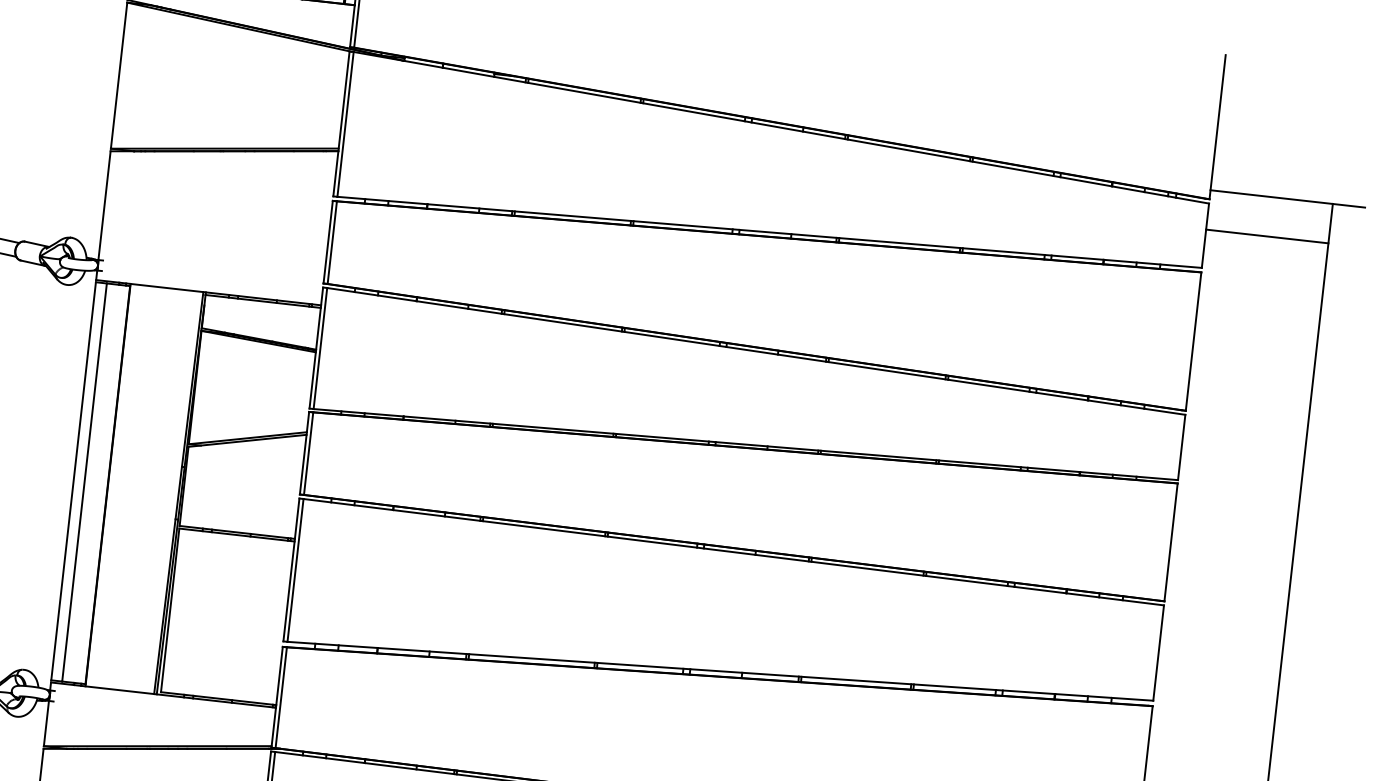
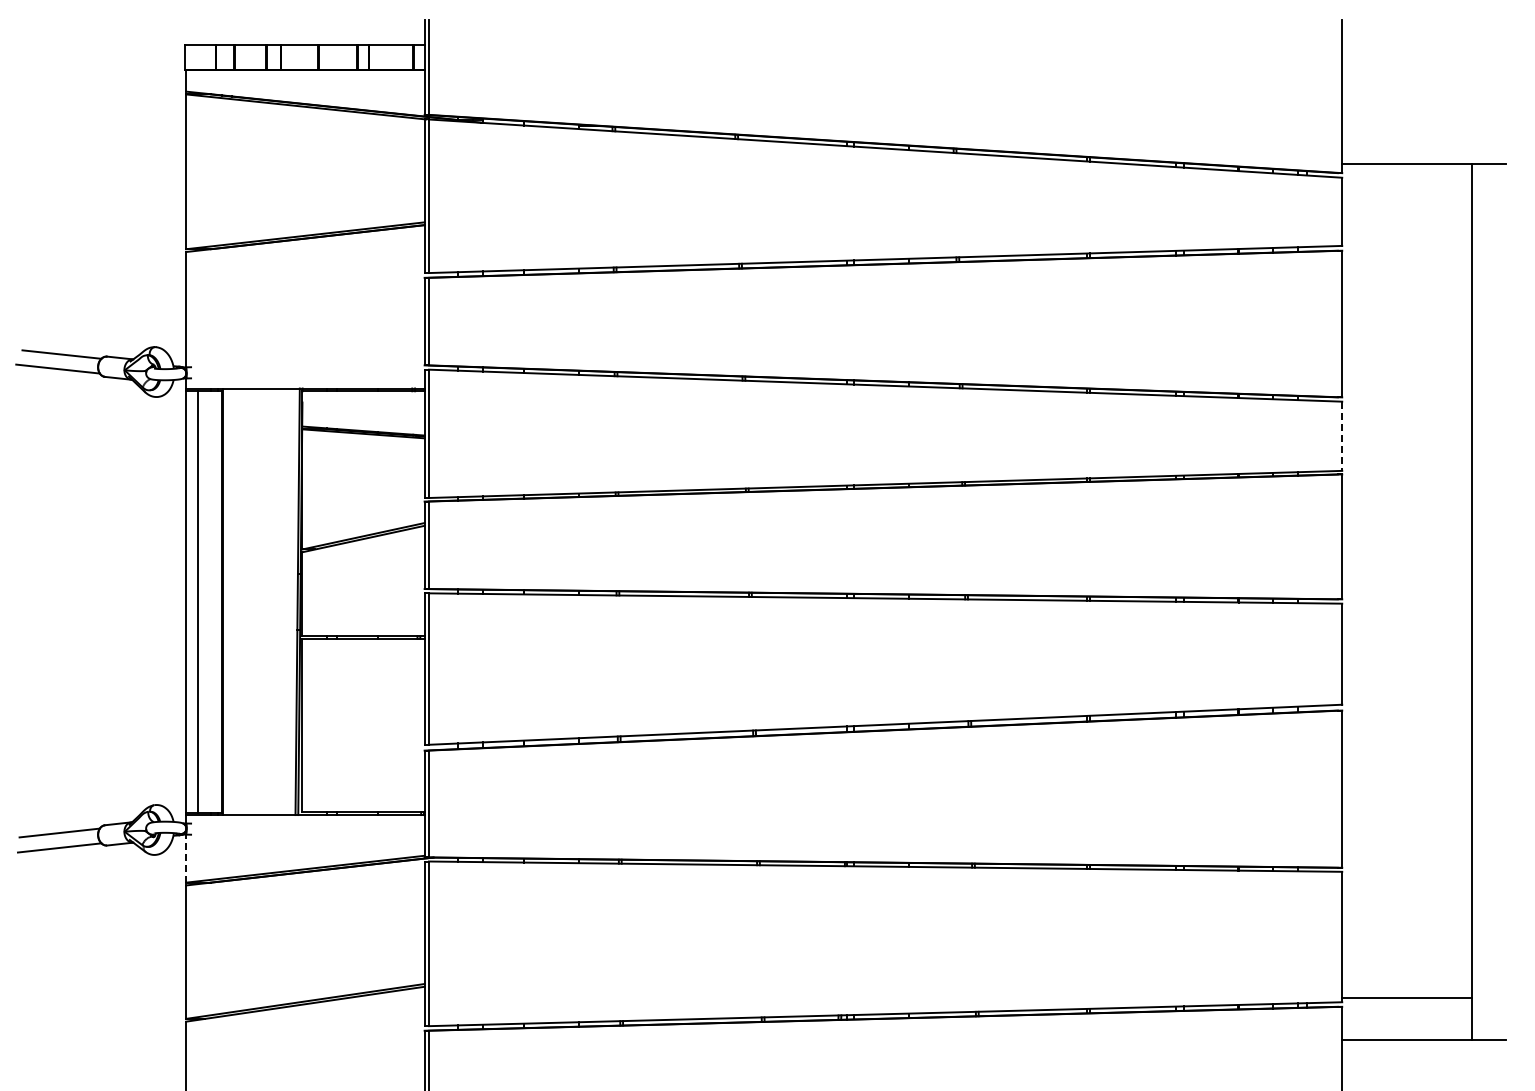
line: (1266, 236) -> (1406, 205), removed
line: (1181, 447) -> (1342, 436), solid -> dashed
line: (46, 723) -> (186, 858), solid -> dashed

